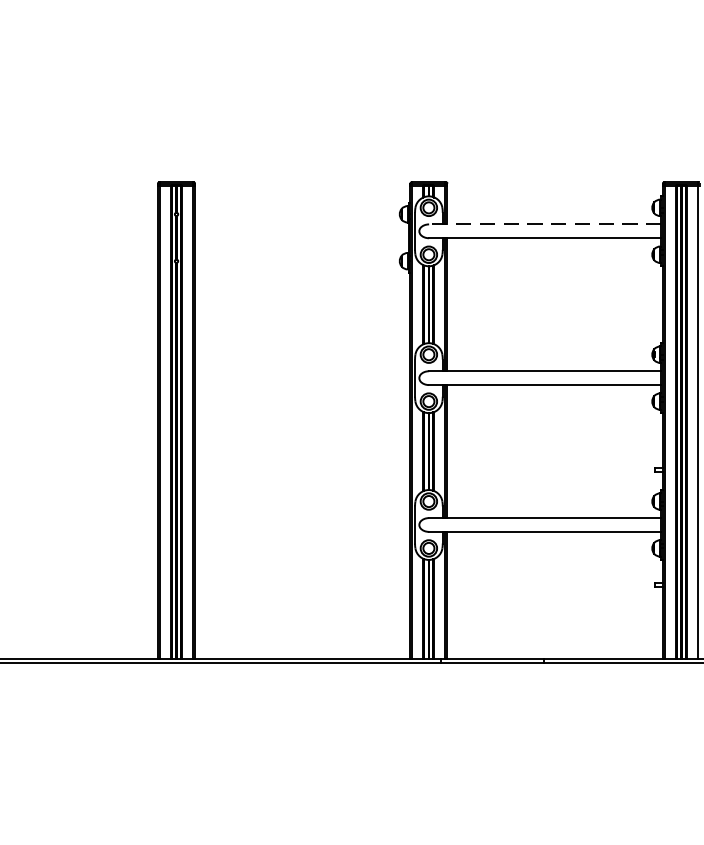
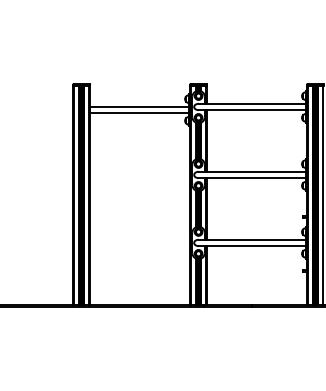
line: (545, 223) -> (252, 103), dashed -> solid
line: (301, 230) -> (139, 106), added
line: (301, 245) -> (139, 113), added

